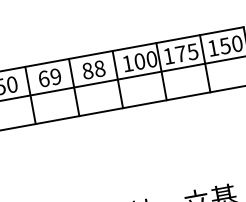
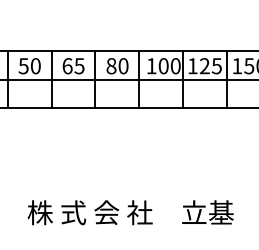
text: (180, 54) -> (204, 66), 175 -> 125
text: (99, 69) -> (123, 66), 88 -> 80
text: (55, 77) -> (79, 66), 69 -> 65

